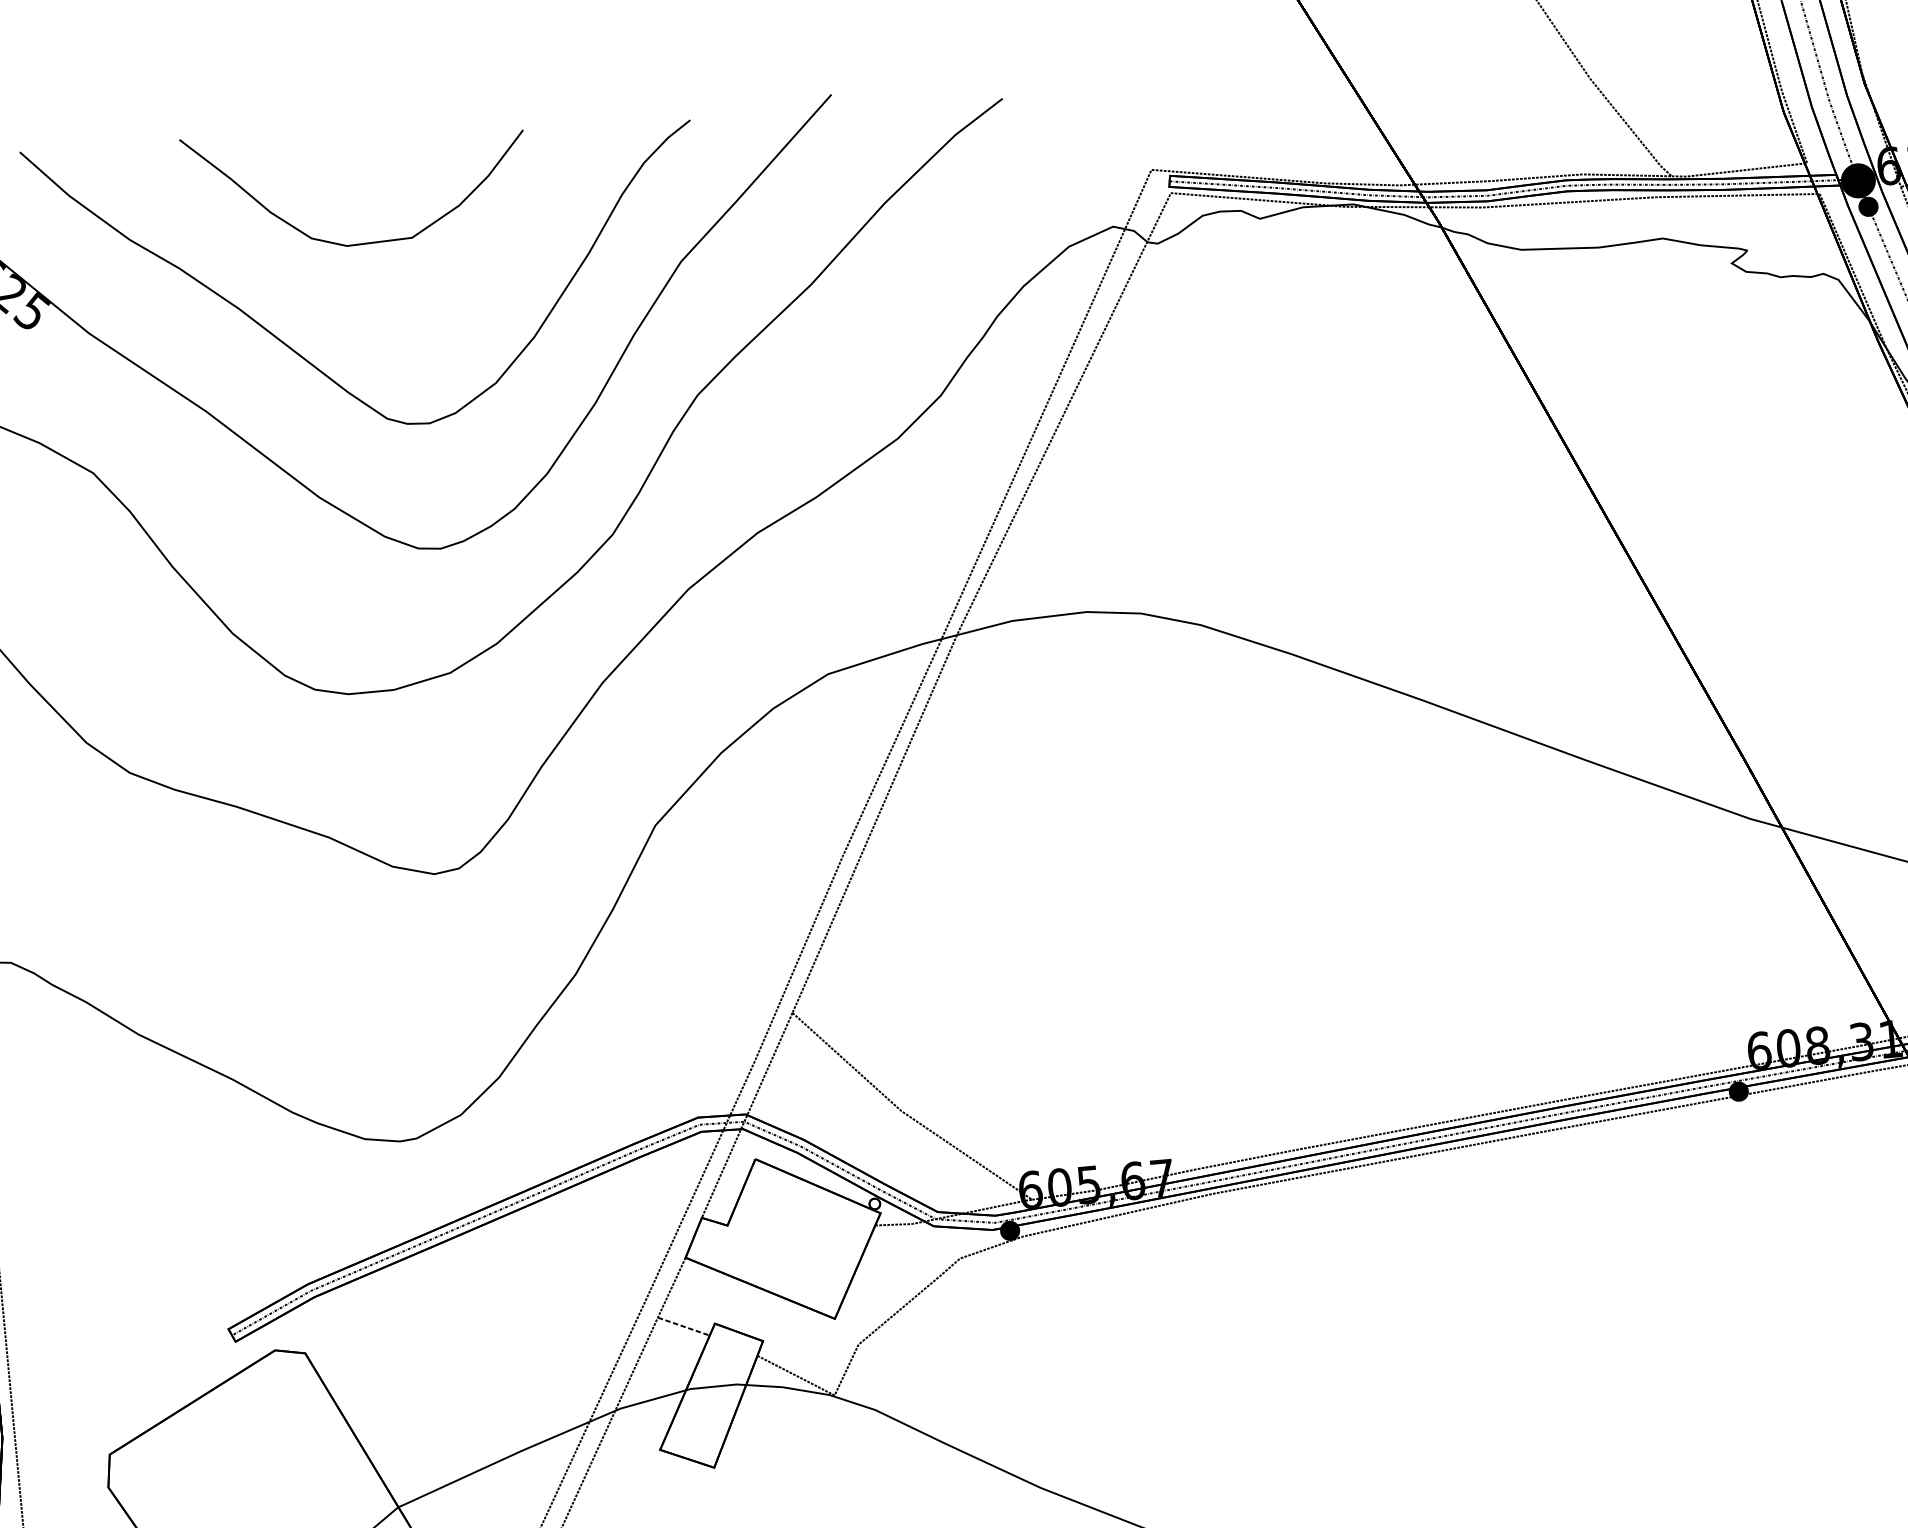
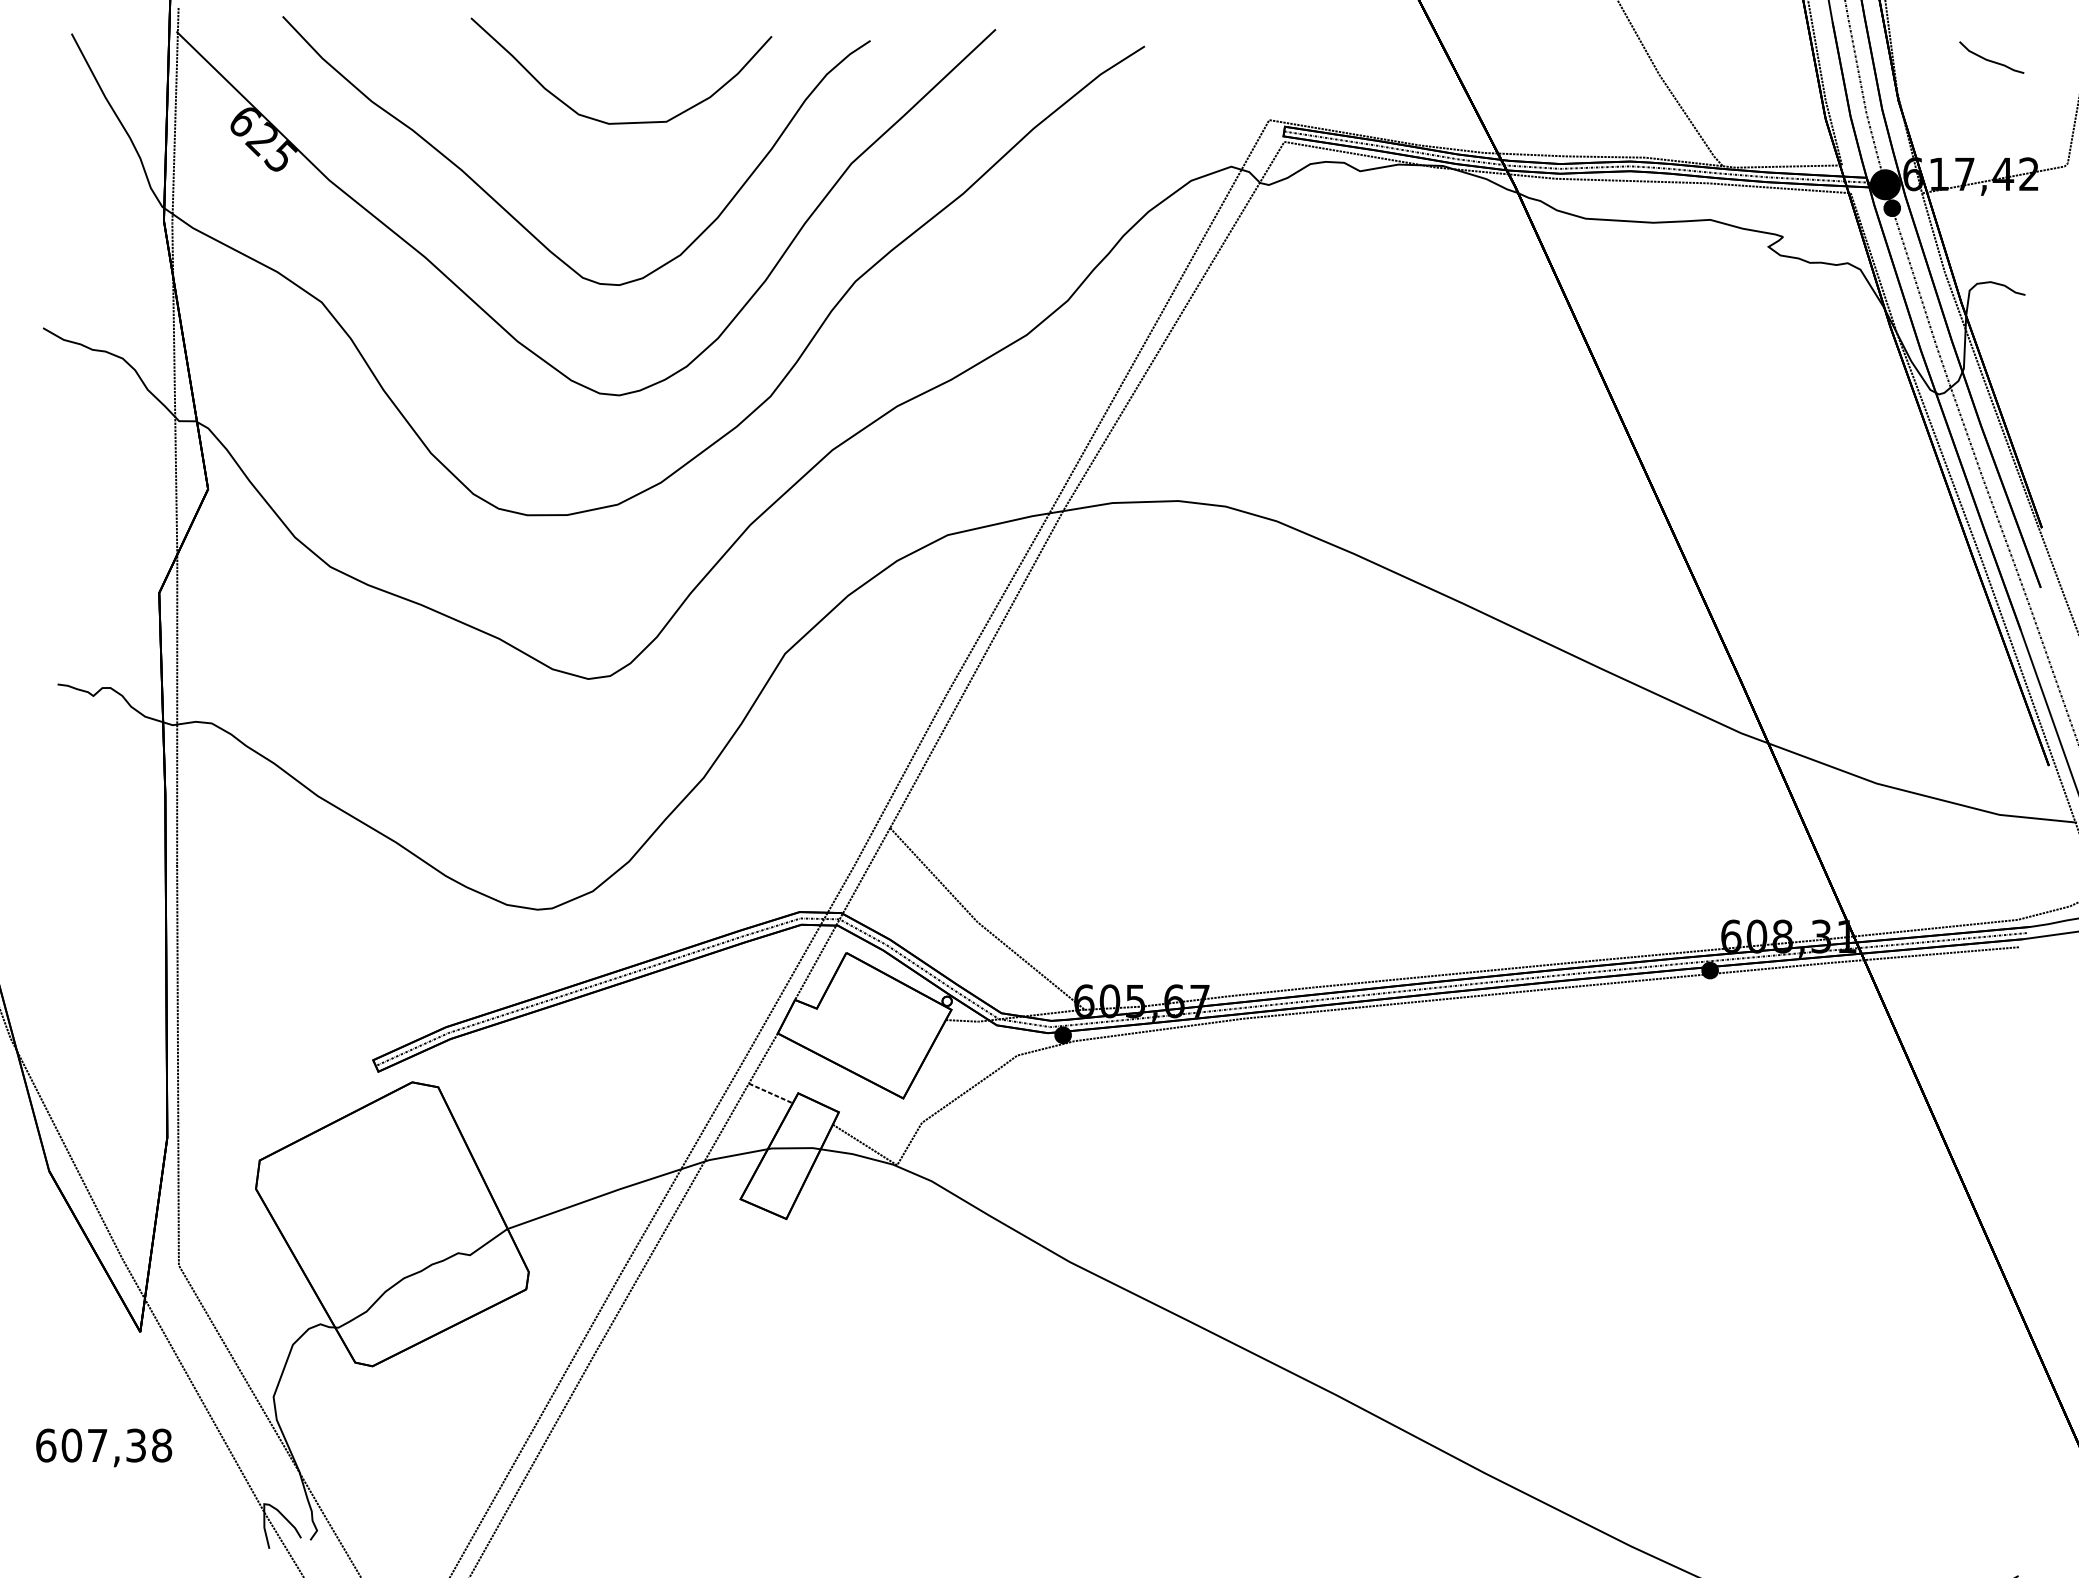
curve: (361, 243) -> (621, 122), moved

